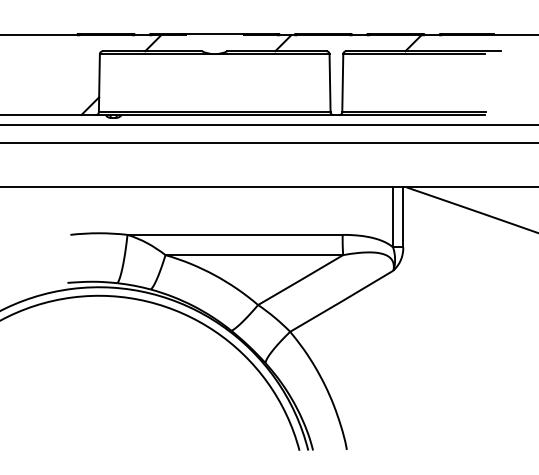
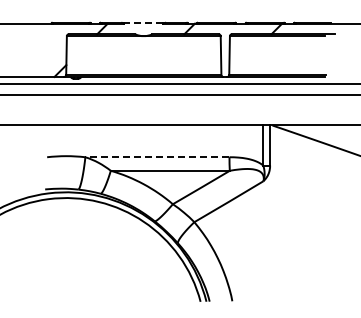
line: (214, 33) -> (143, 22), solid -> dashed
line: (233, 235) -> (156, 157), solid -> dashed

